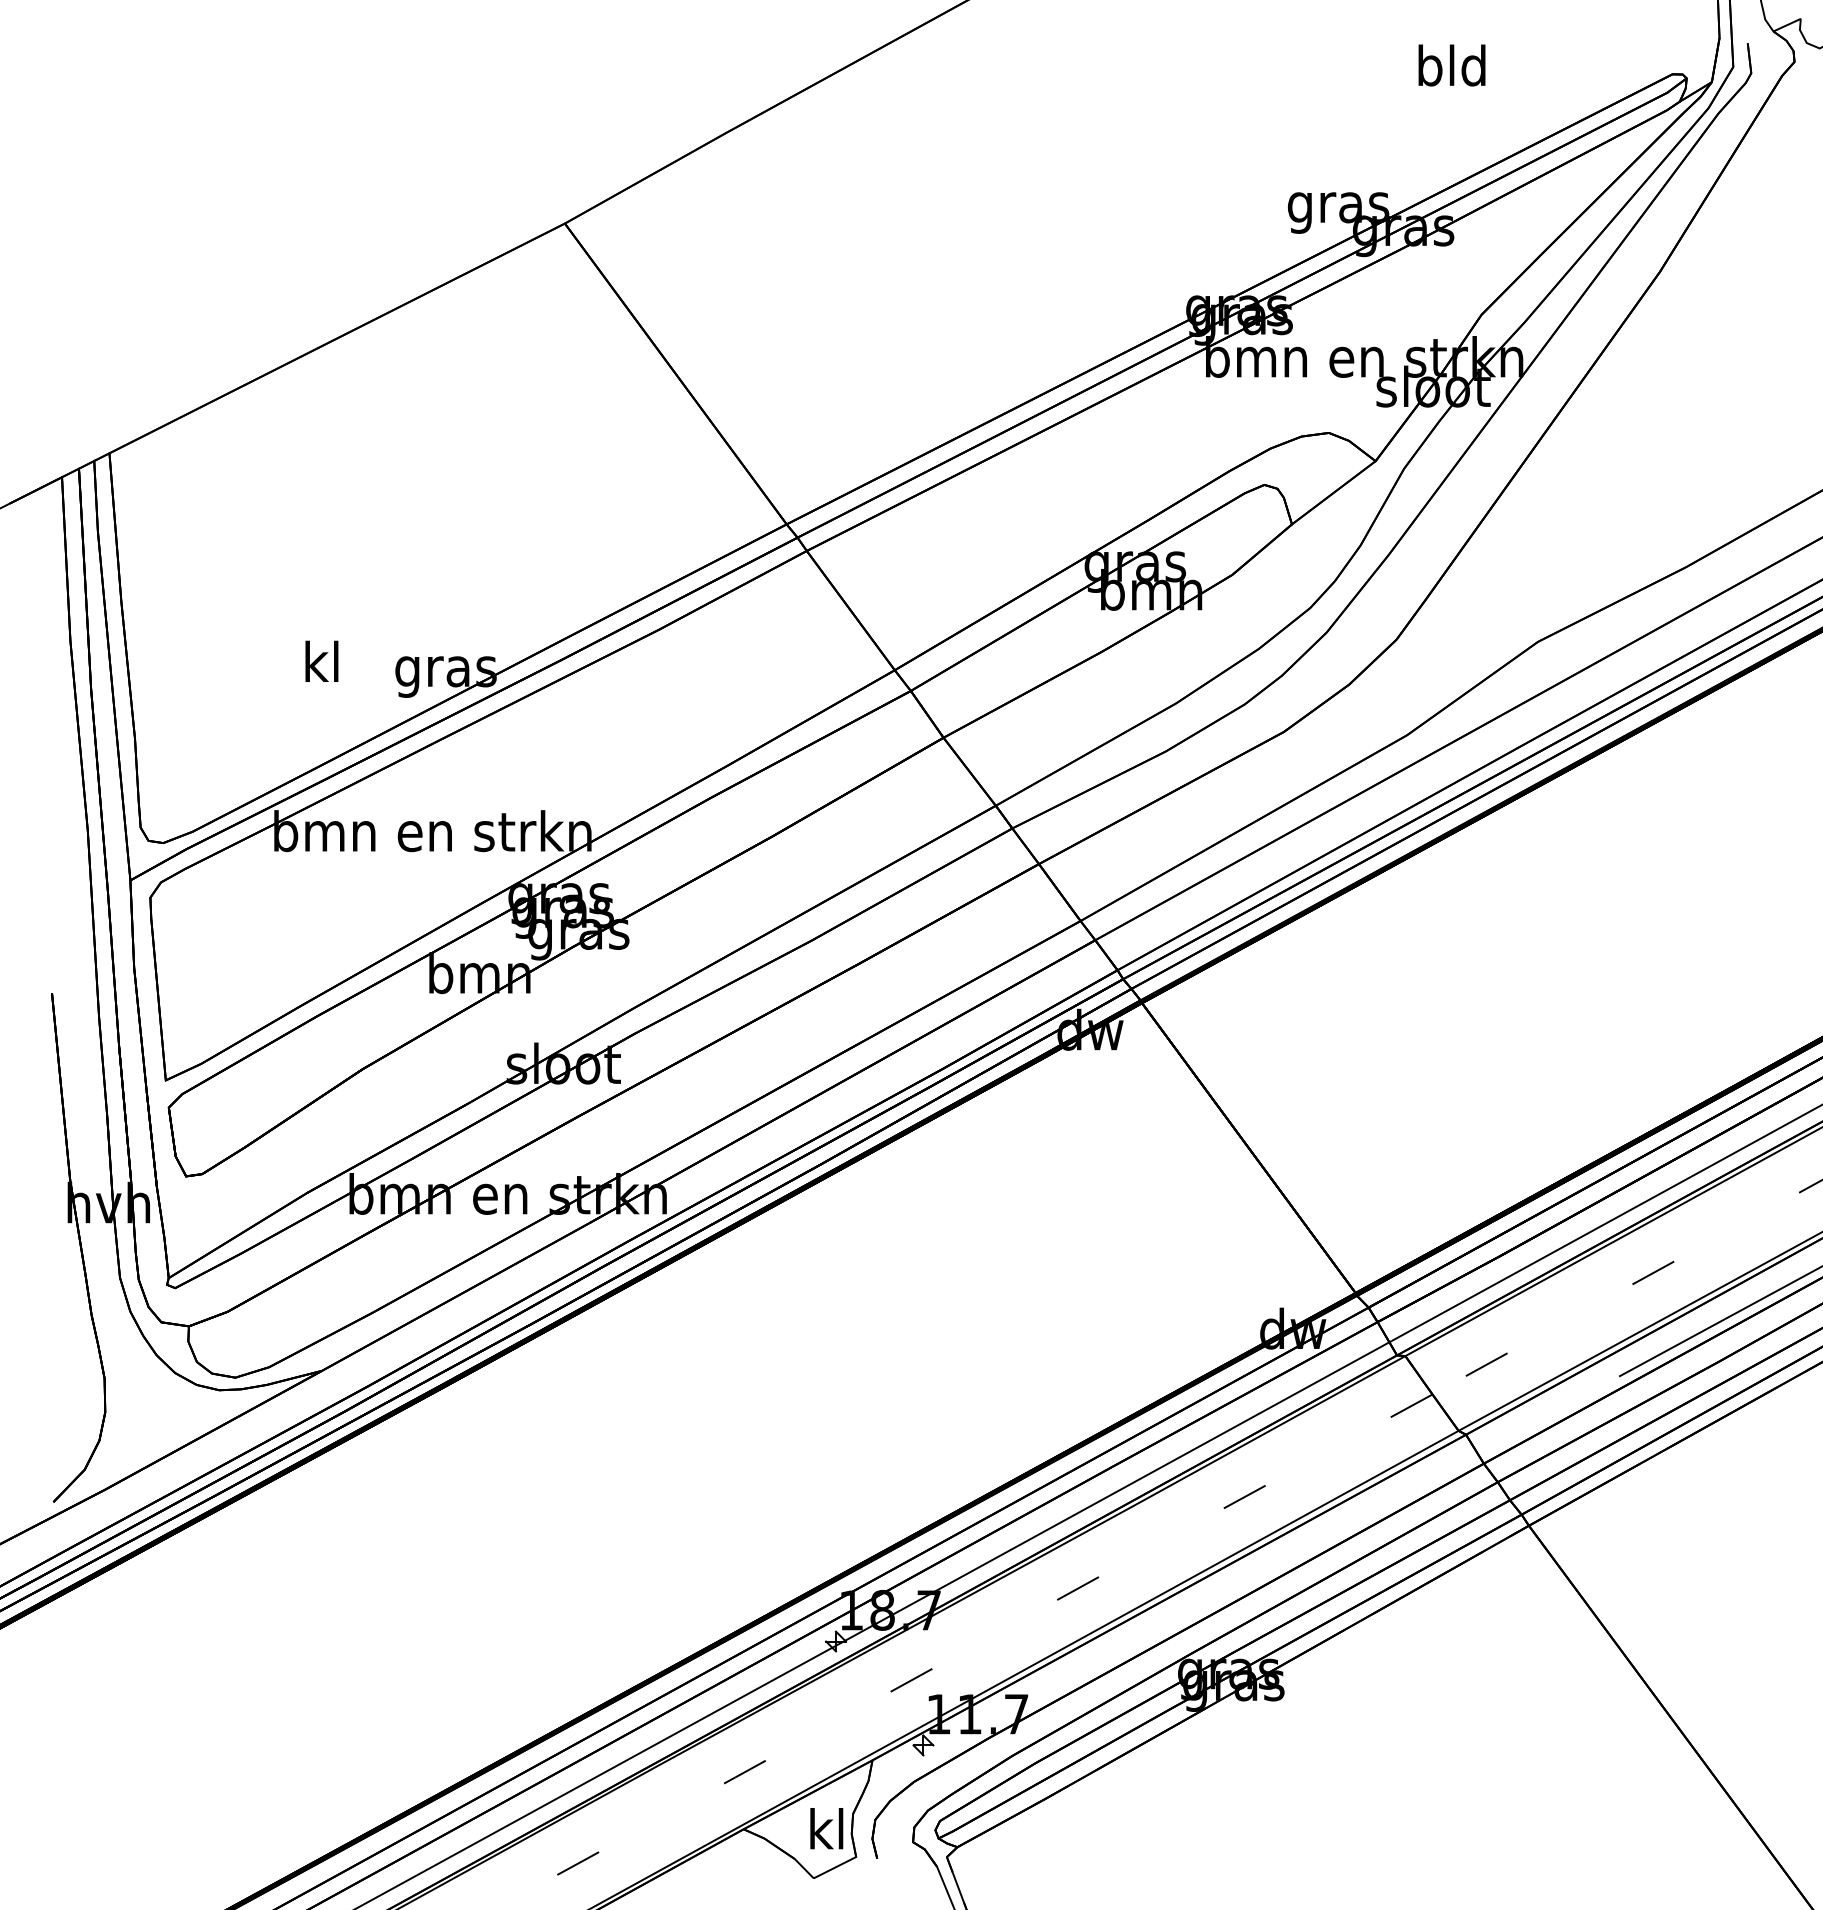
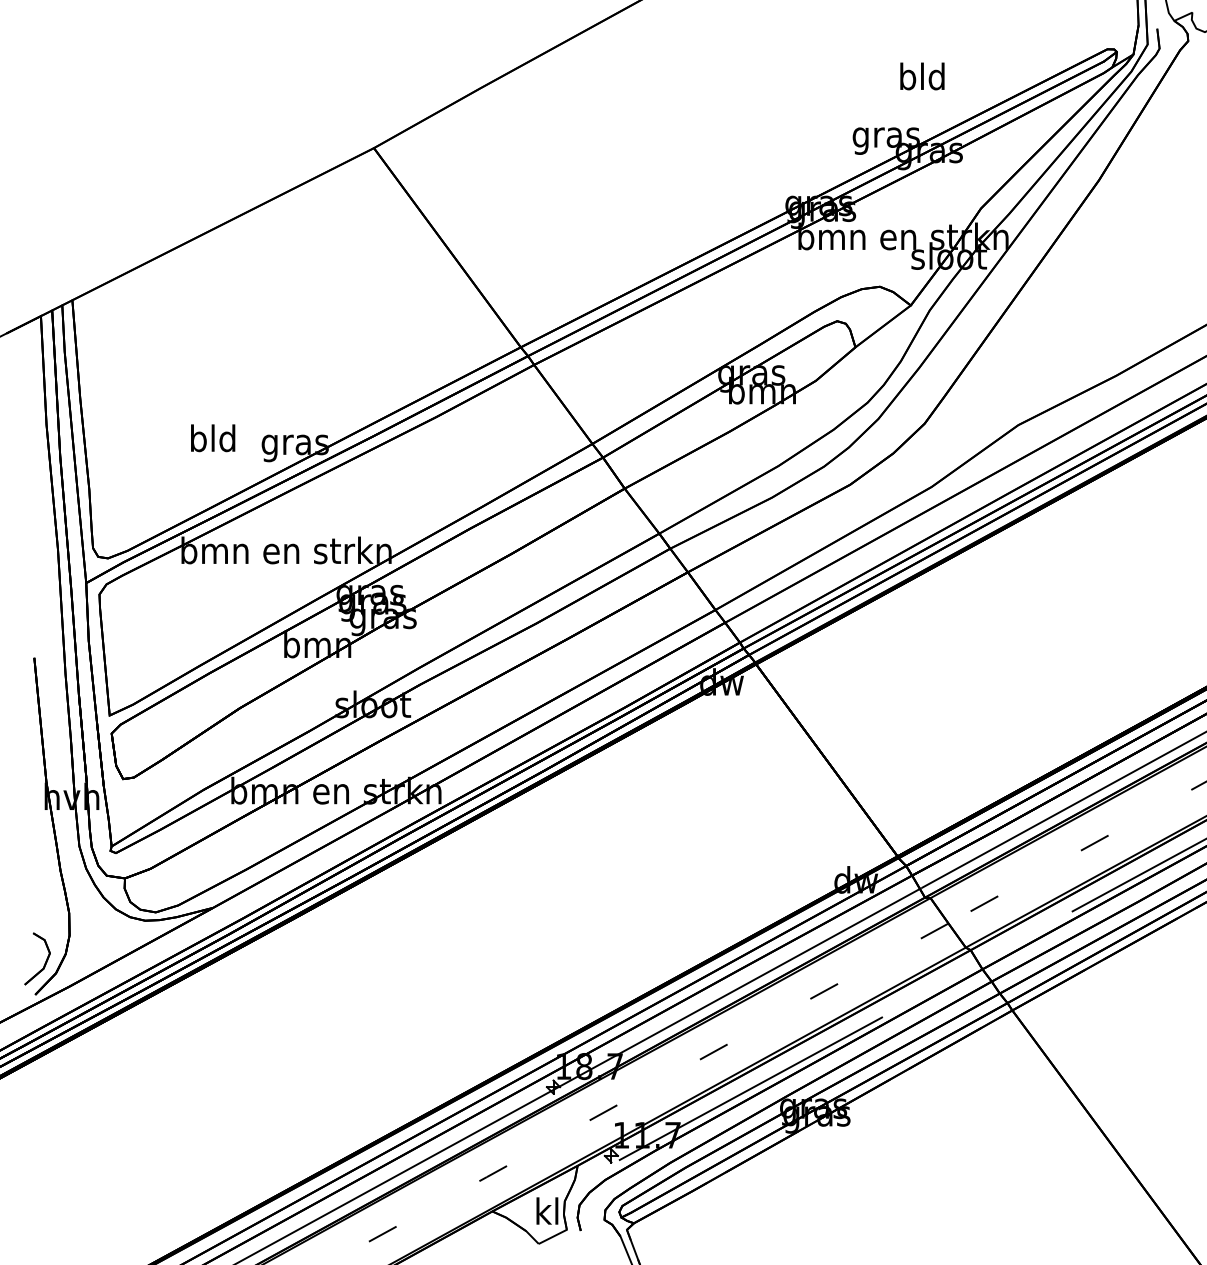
text: (1452, 65) -> (922, 76), moved
text: (322, 662) -> (213, 438), kl -> bld
part: (68, 1451) -> (45, 961), added
line: (1133, 1643) -> (750, 1088), added

